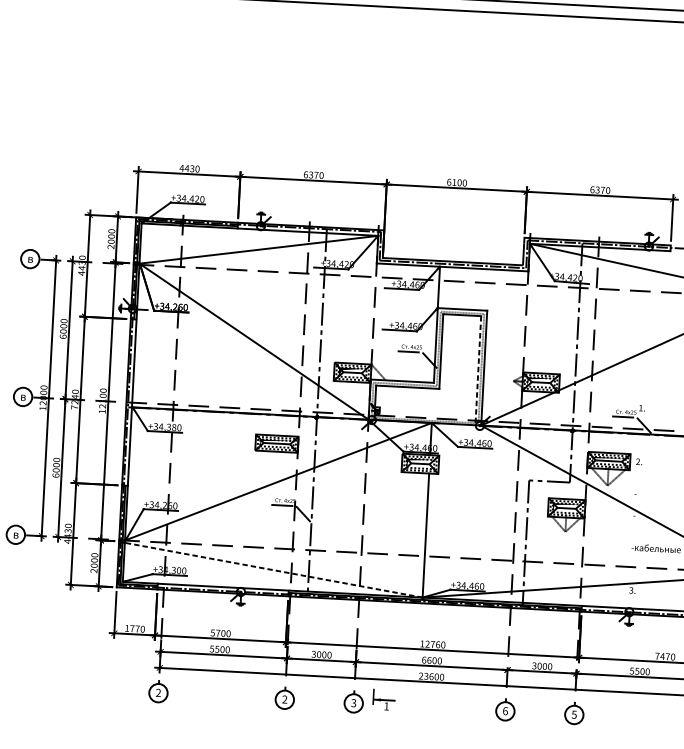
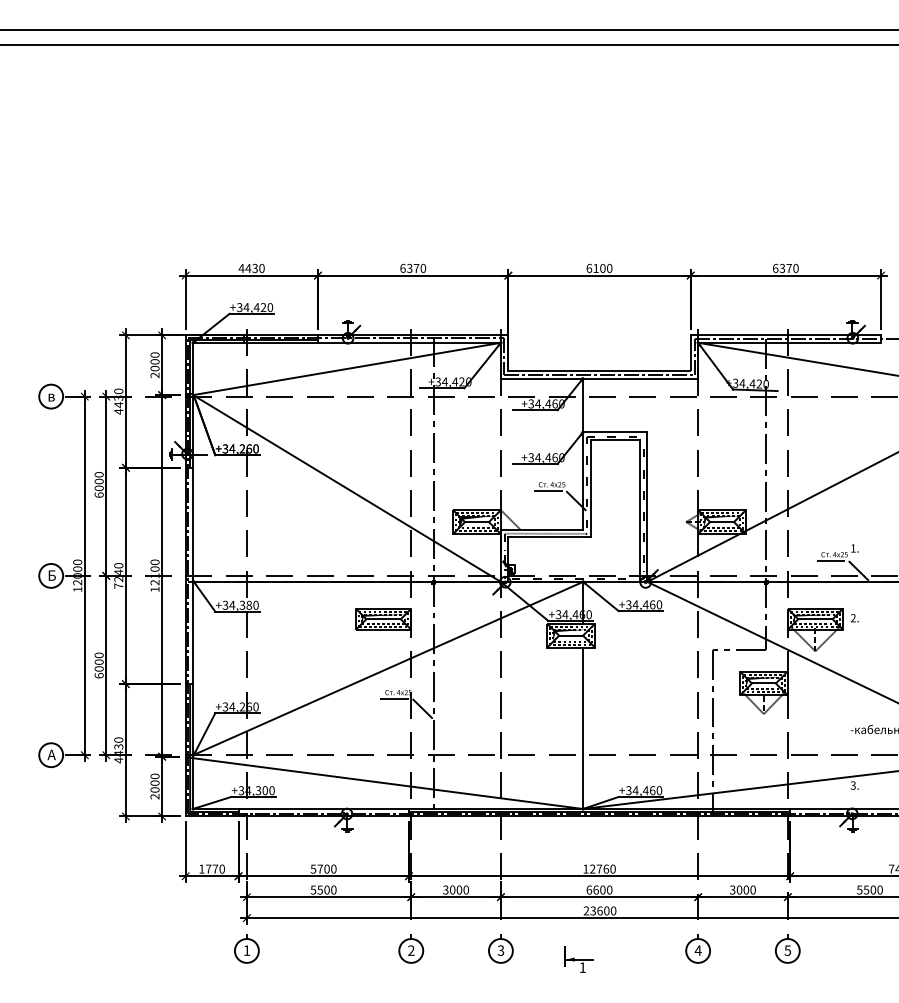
line: (478, 370) -> (639, 510), dashed -> solid
text: (23, 396) -> (51, 575), в -> Б
text: (16, 534) -> (51, 754), в -> А
line: (274, 570) -> (388, 783), dashed -> solid
text: (158, 692) -> (246, 950), 2 -> 1
part: (383, 700) -> (578, 959), moved
text: (504, 711) -> (697, 950), 6 -> 4

